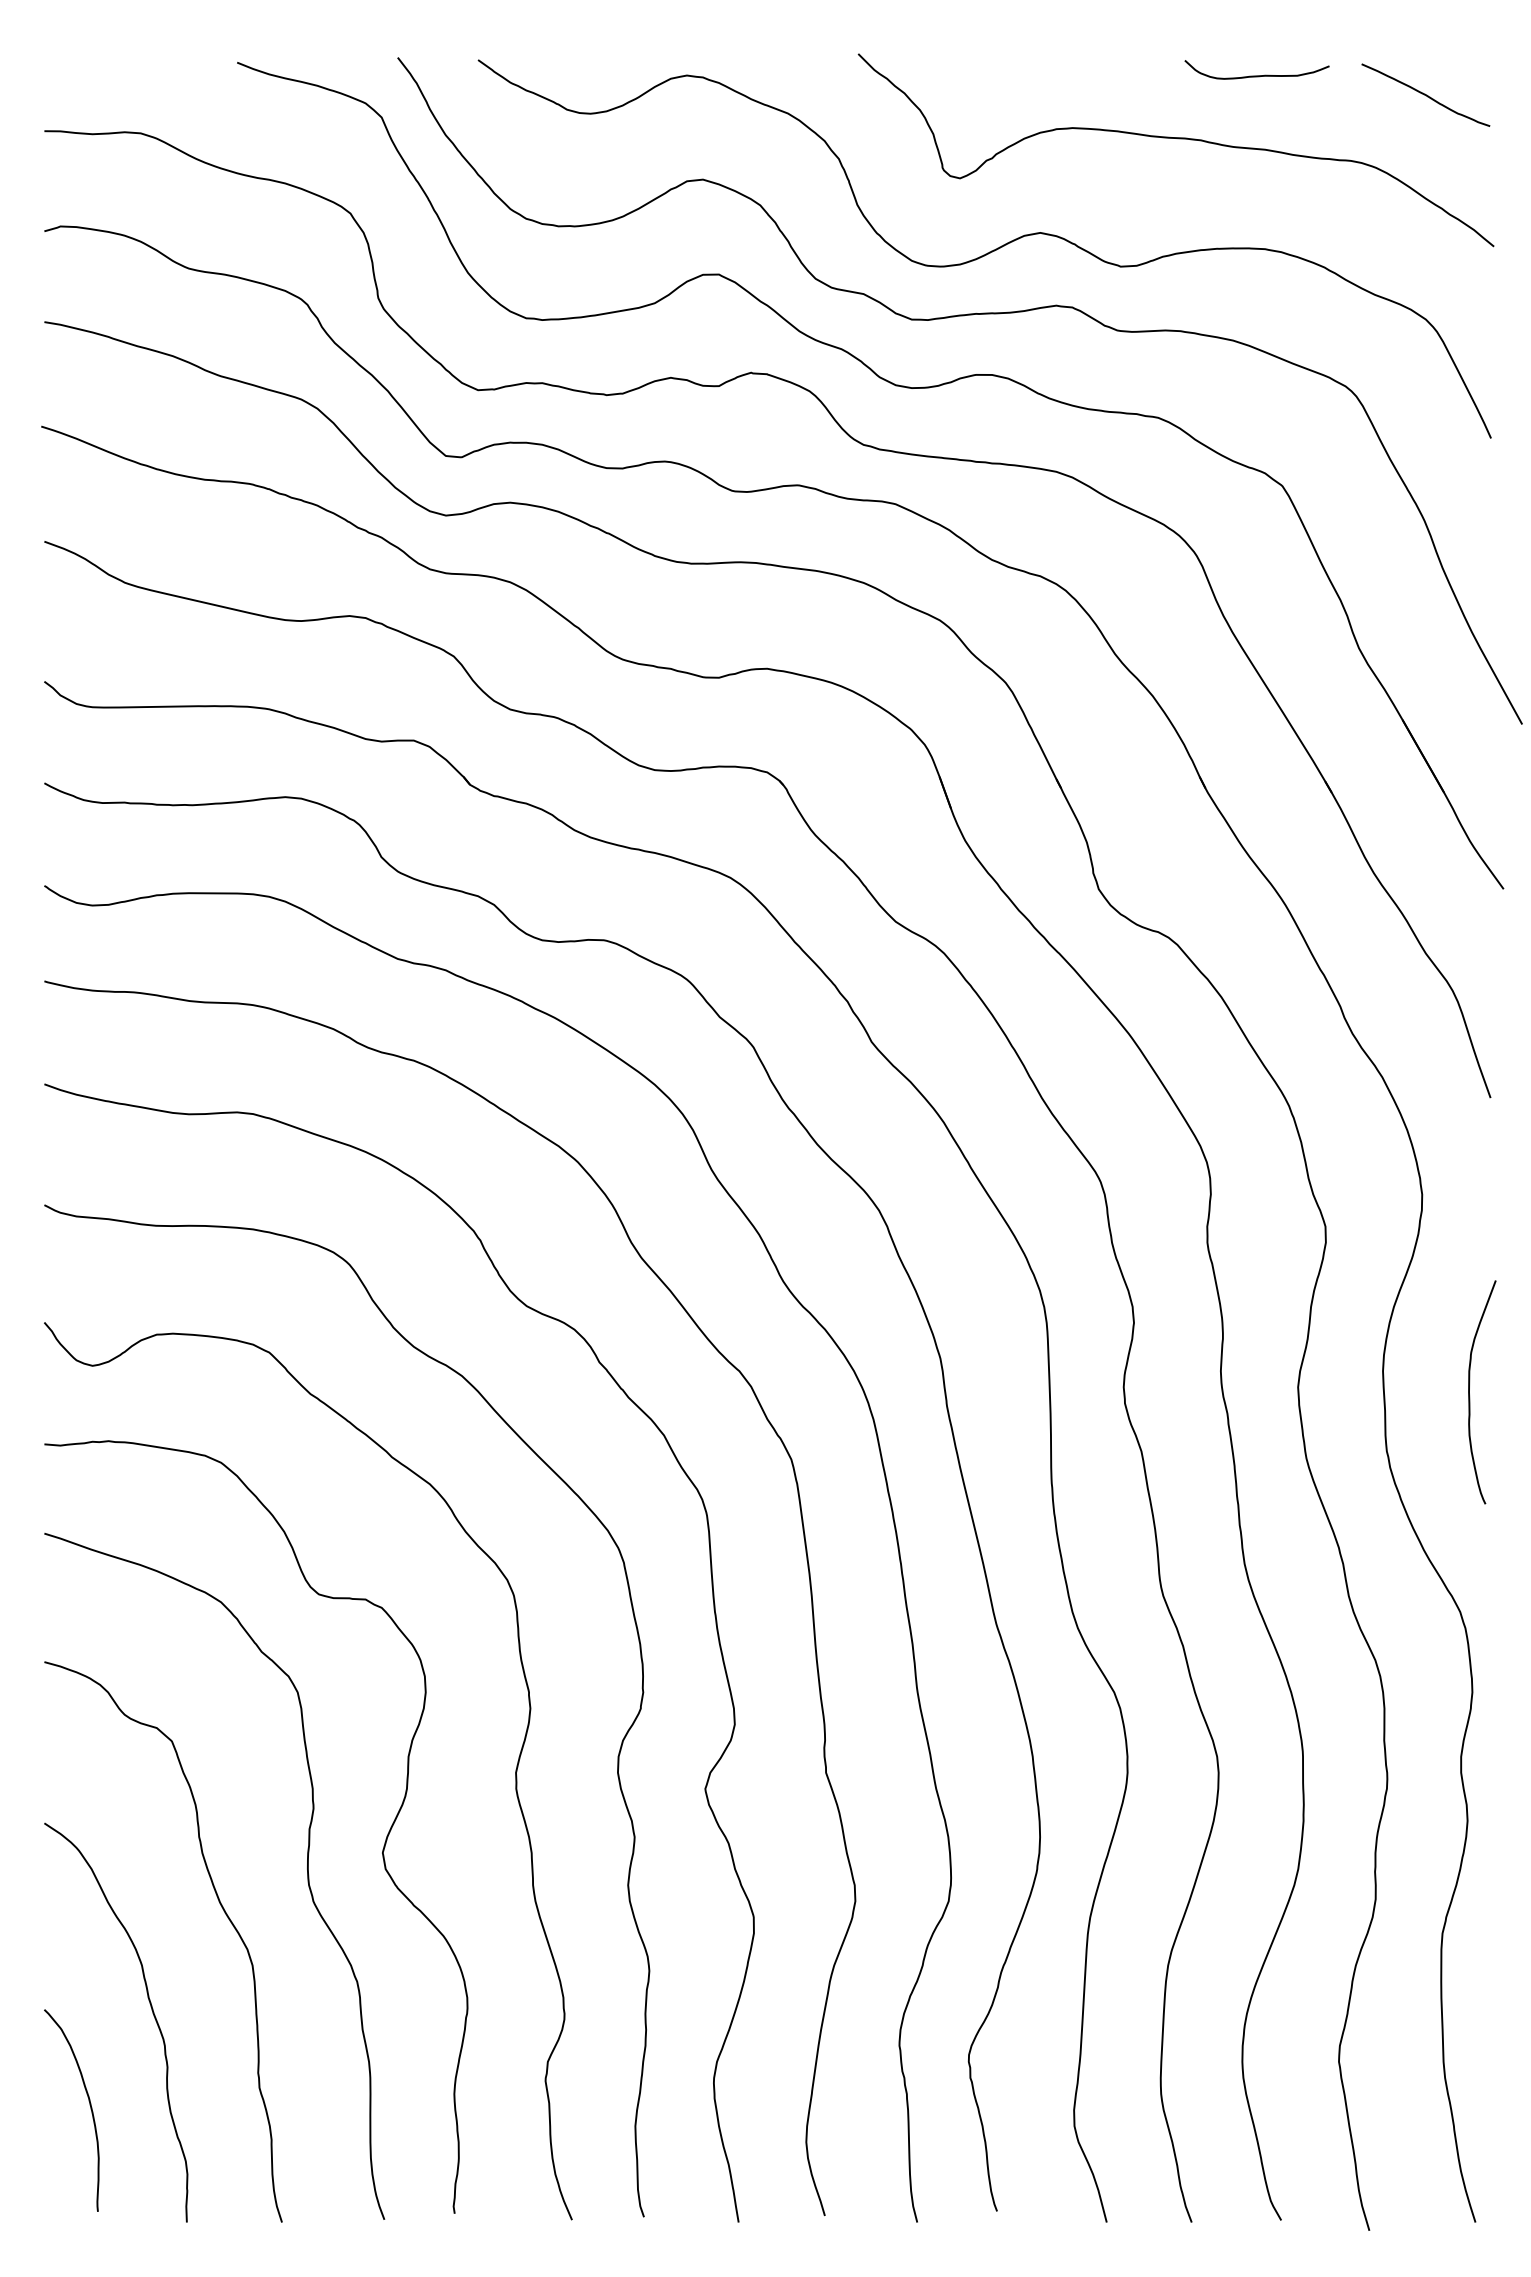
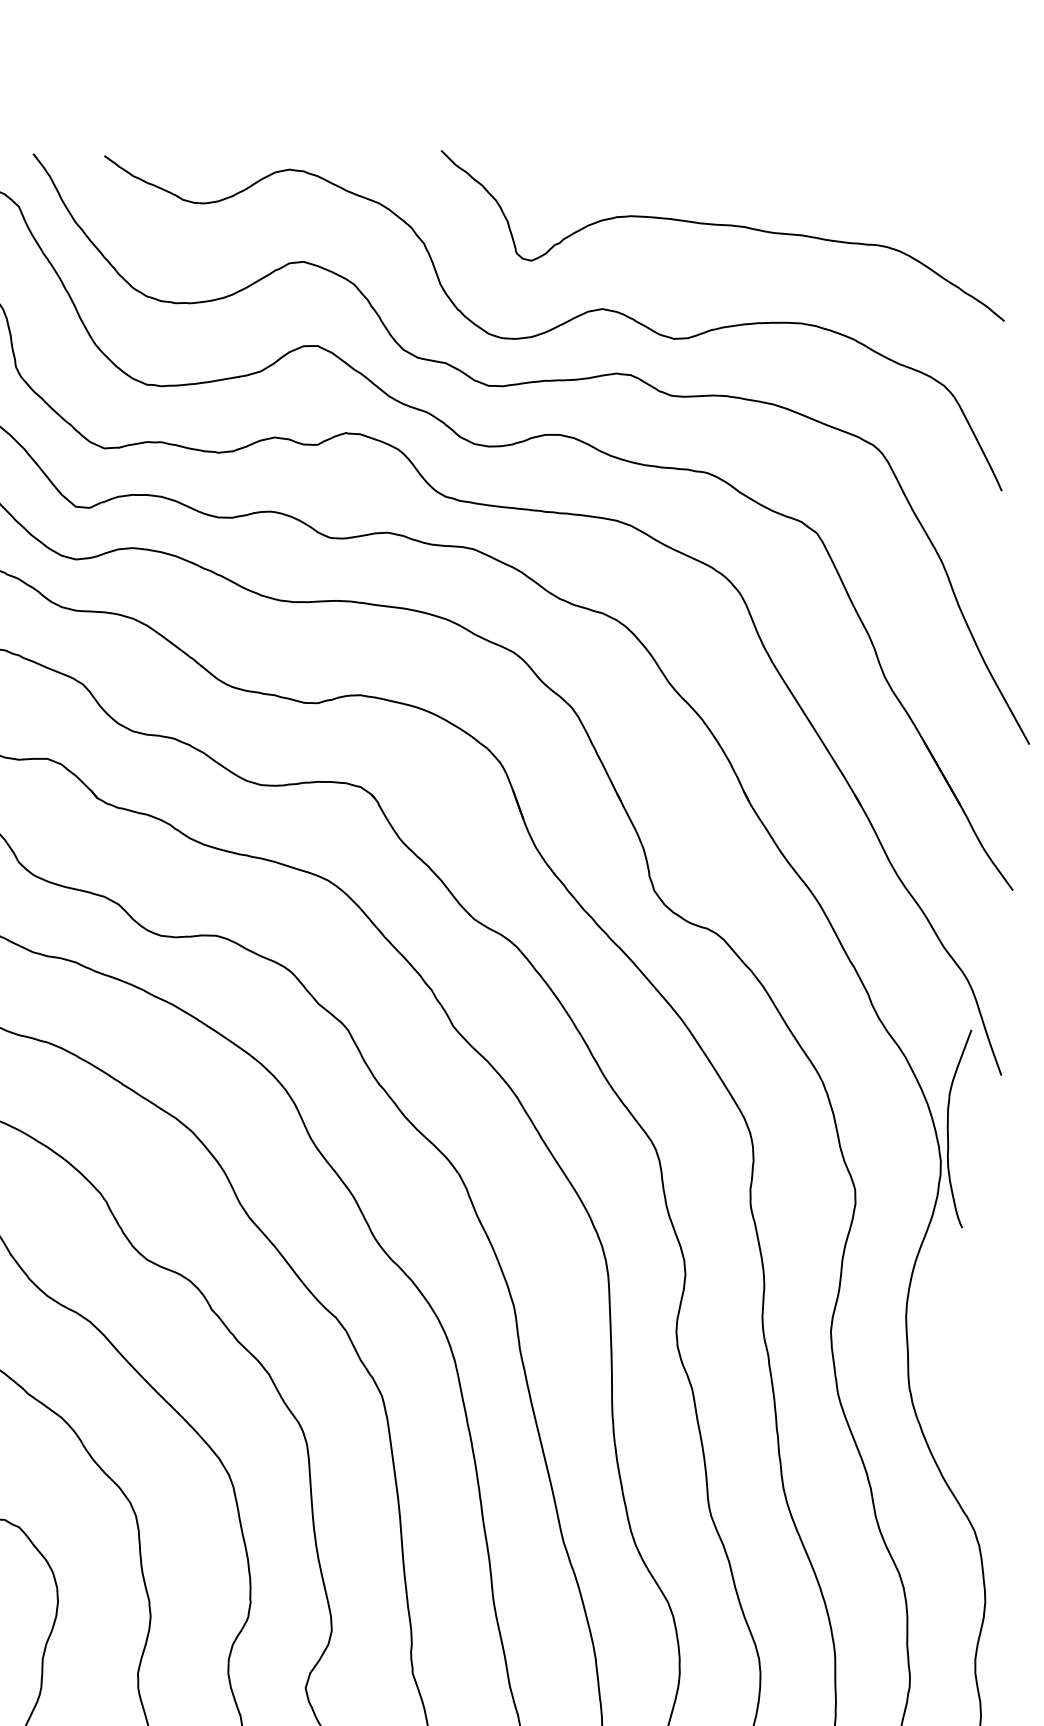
curve: (1256, 75) -> (794, 169), removed
curve: (1425, 94) -> (943, 186), removed
curve: (1470, 1396) -> (949, 1132), moved

